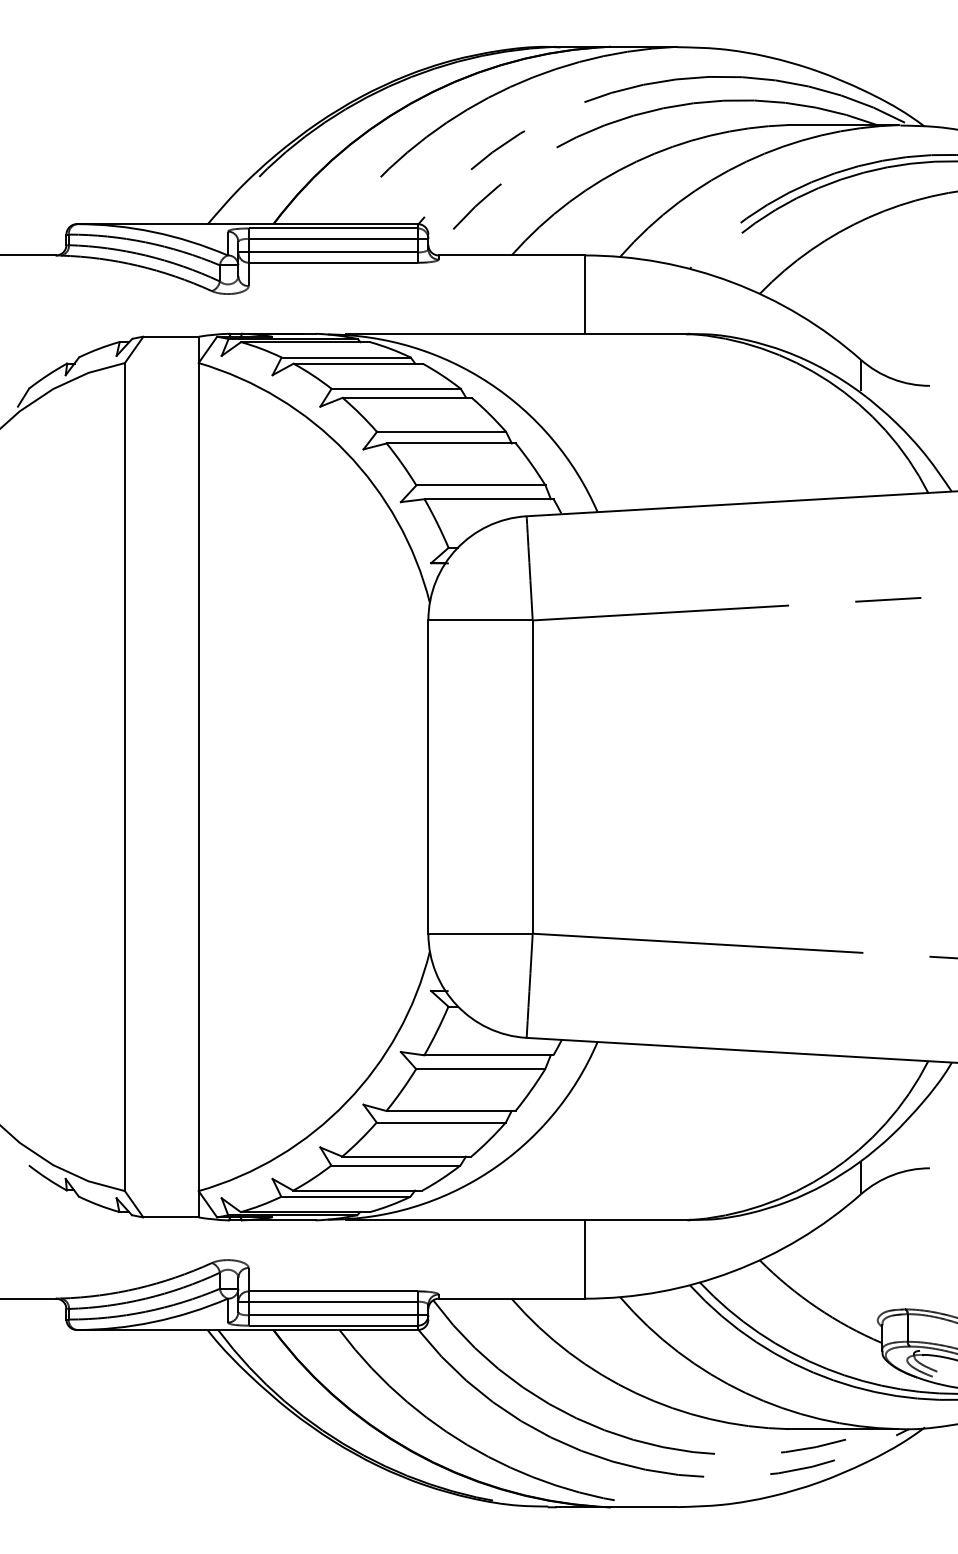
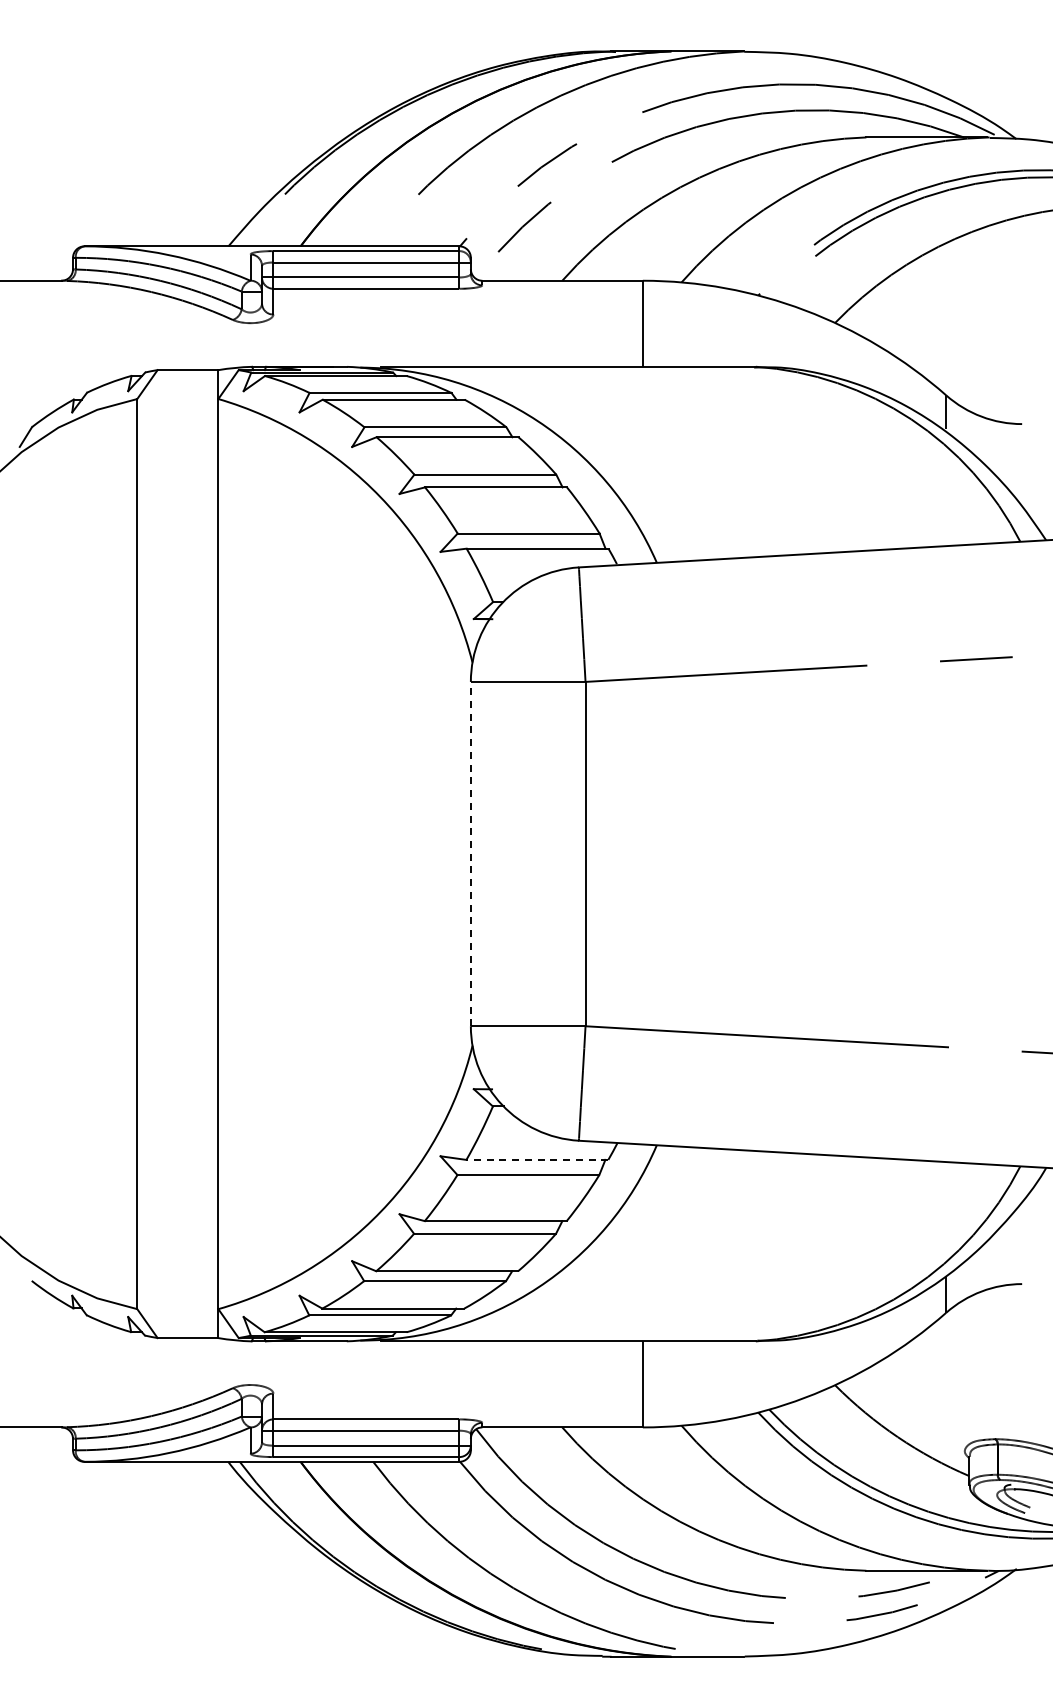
line: (428, 776) -> (470, 853), solid -> dashed
line: (489, 1054) -> (537, 1159), solid -> dashed

